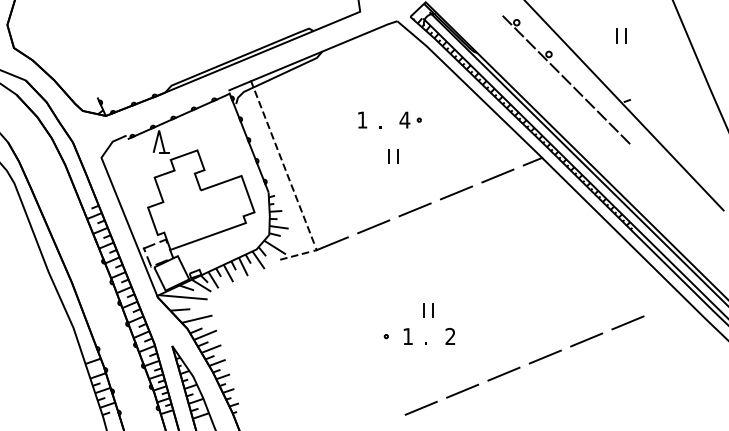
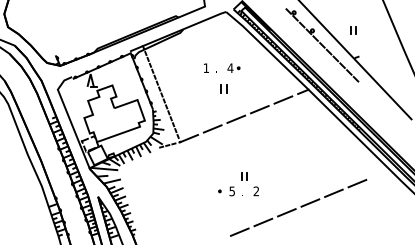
part: (621, 36) -> (353, 30), moved
text: (406, 336) -> (231, 191), 1 -> 5

